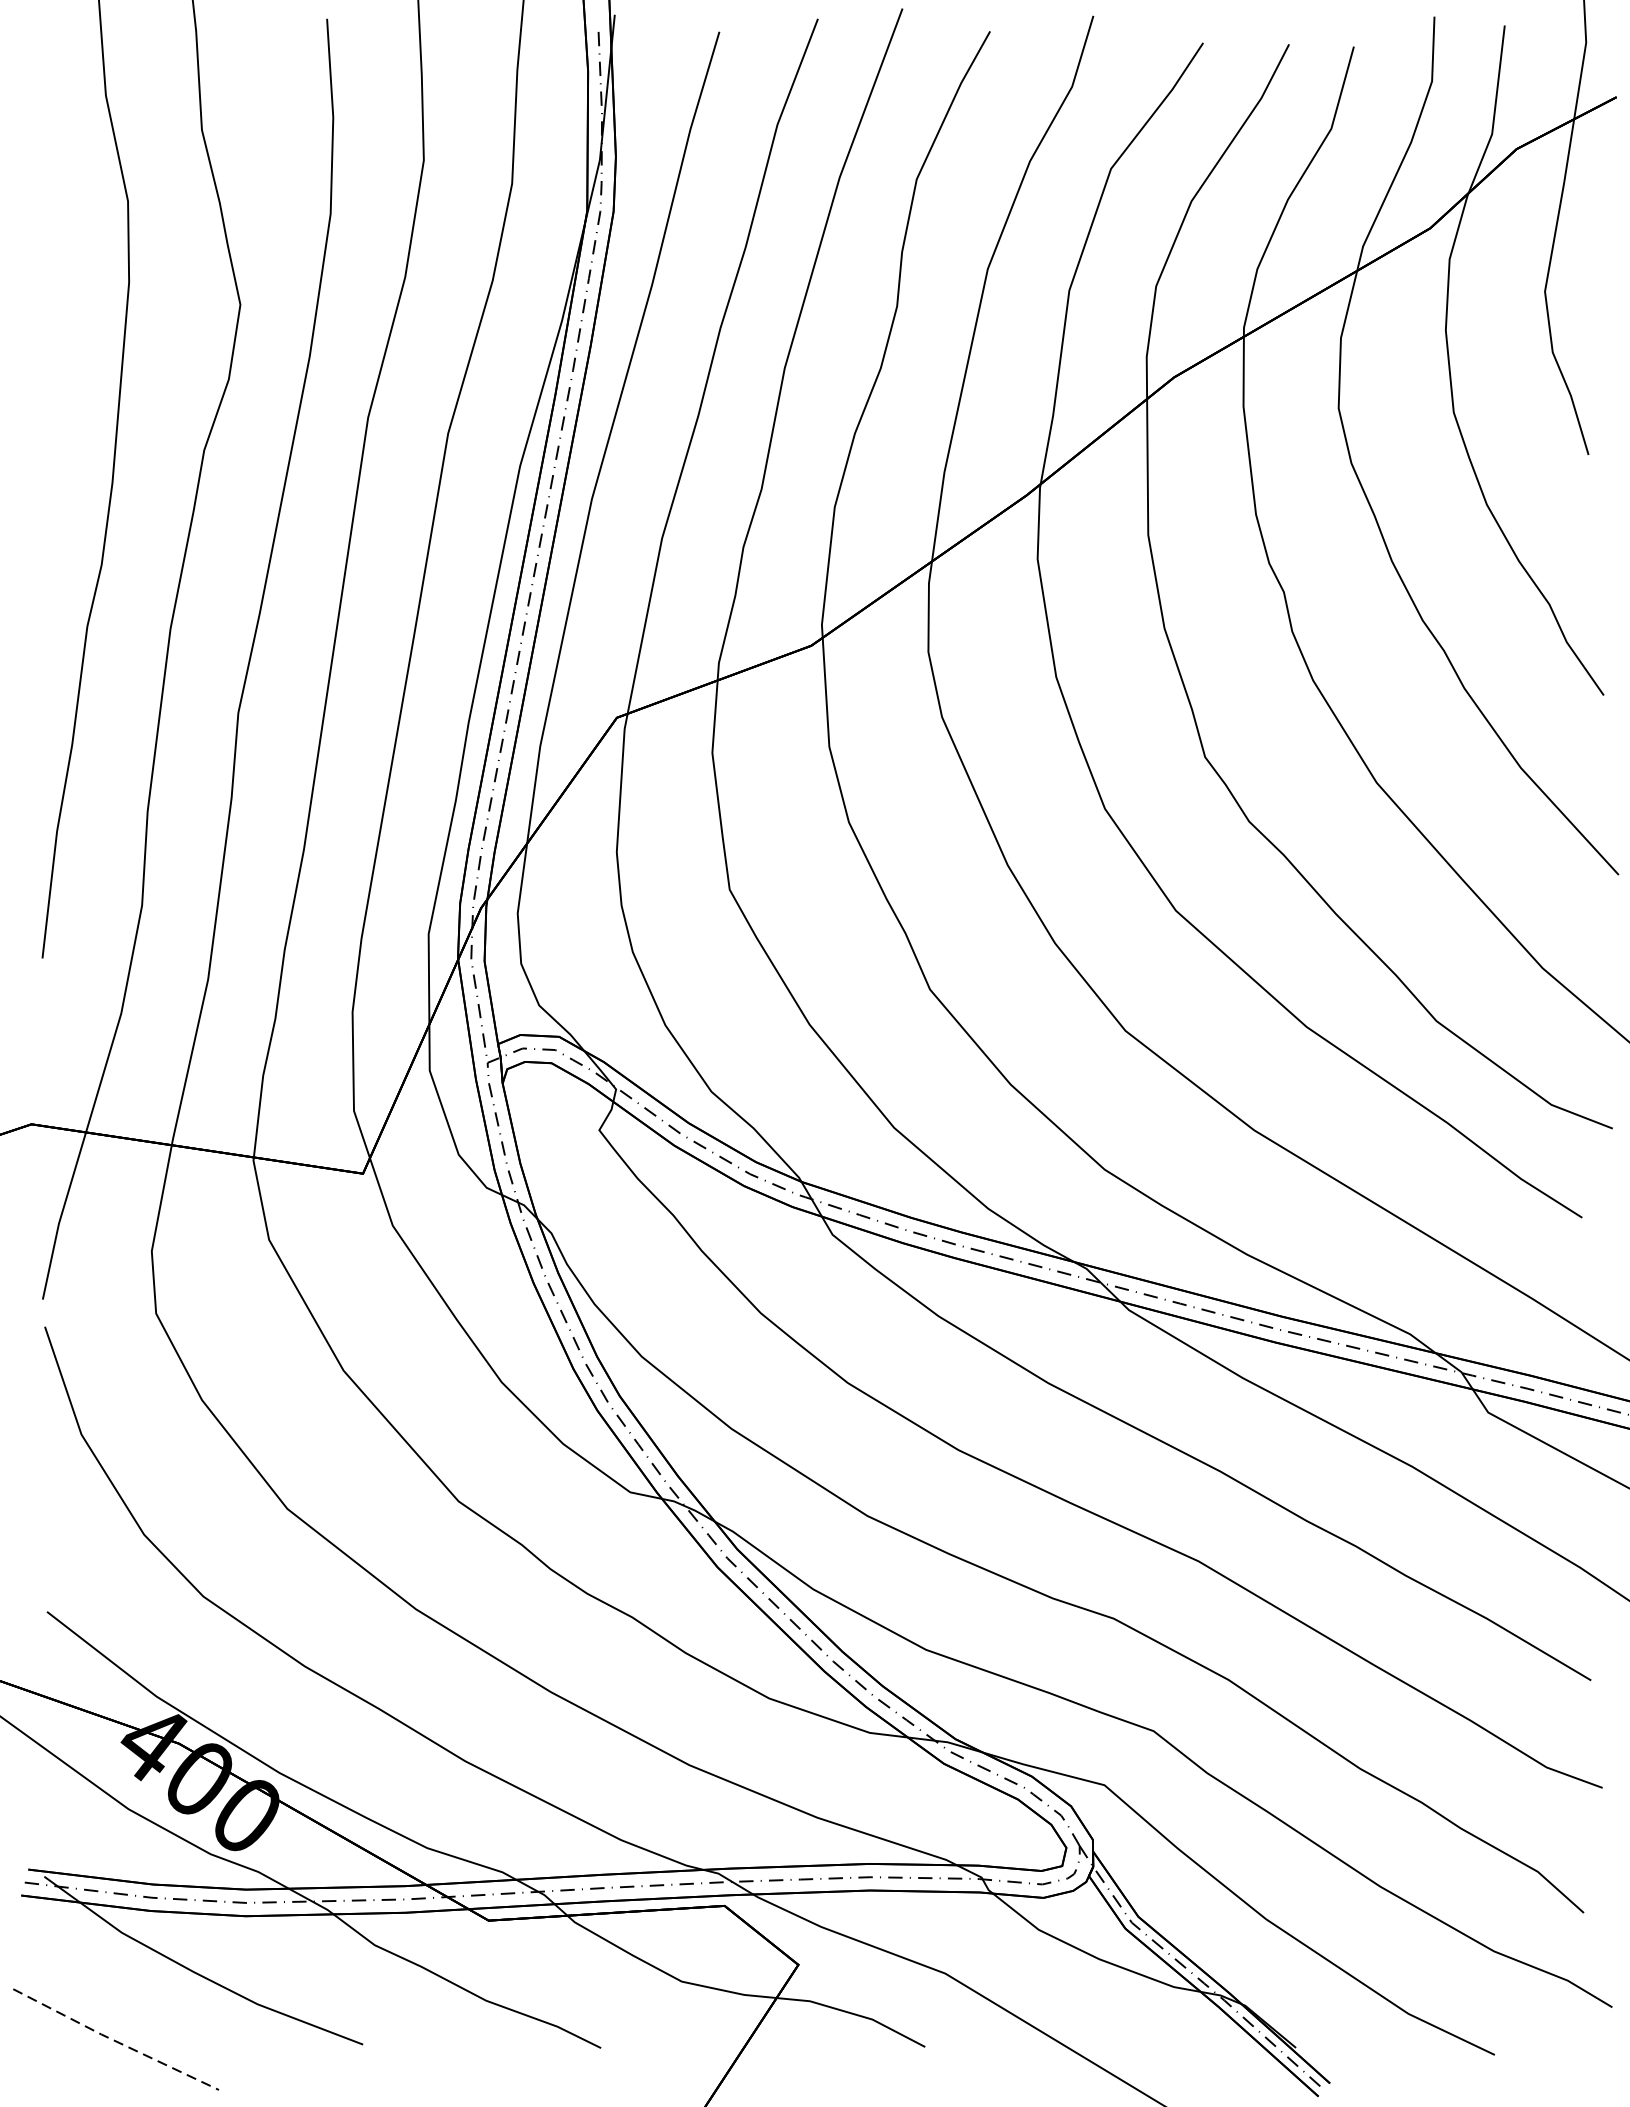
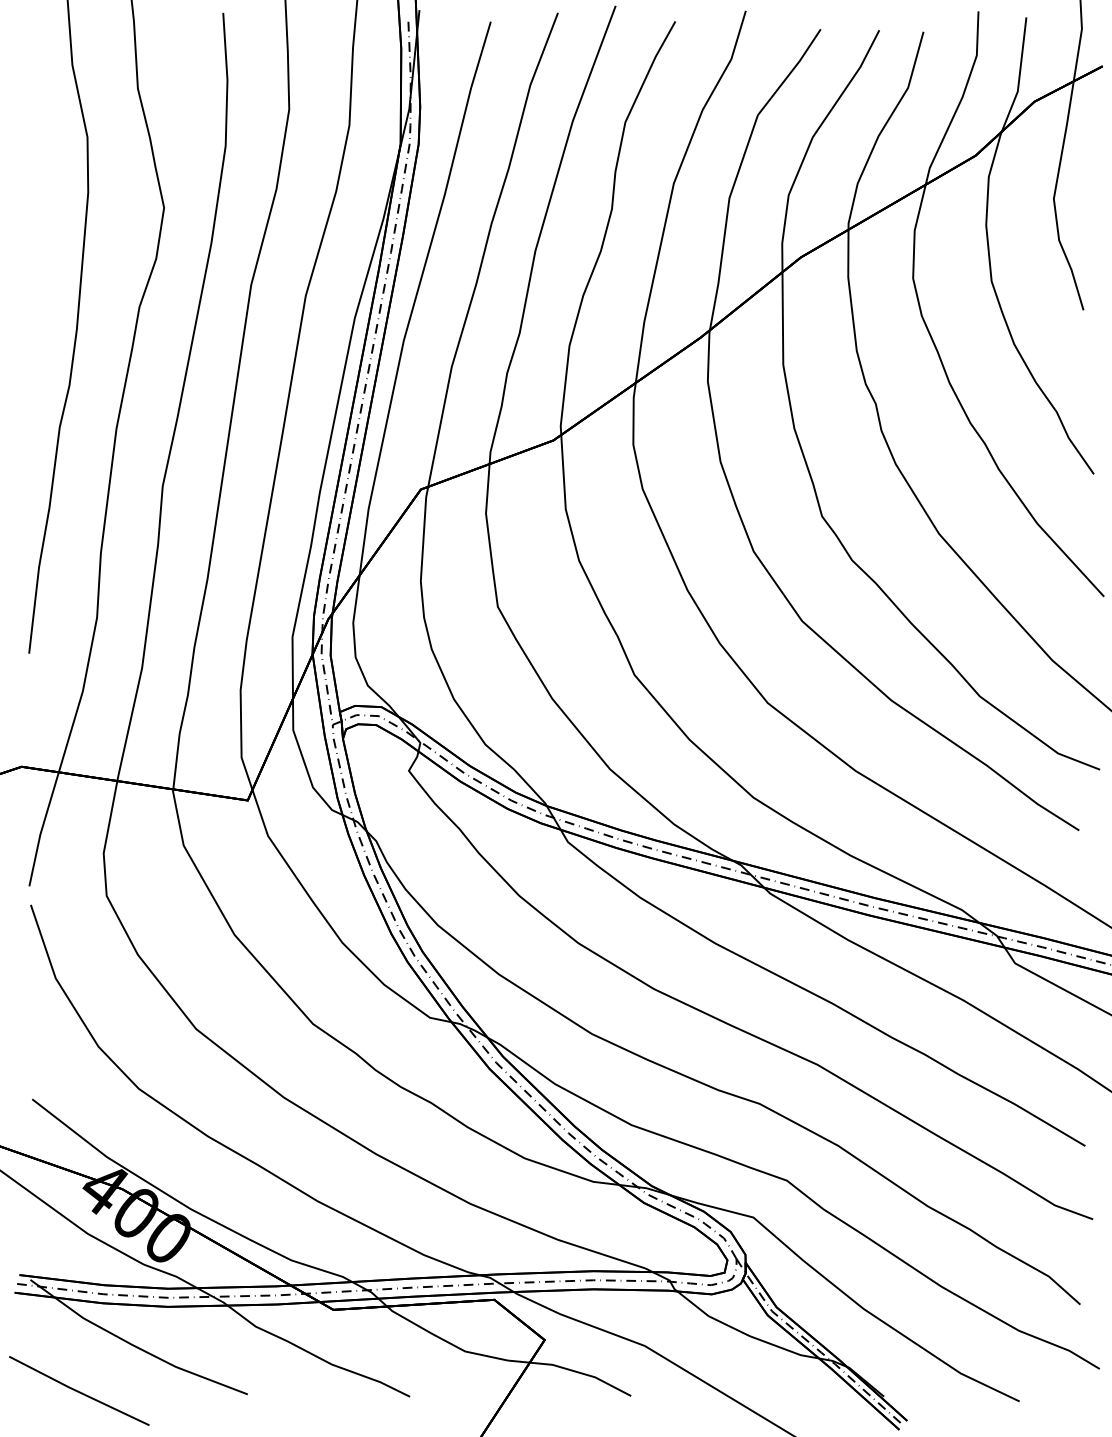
line: (114, 2040) -> (78, 1391), dashed -> solid

